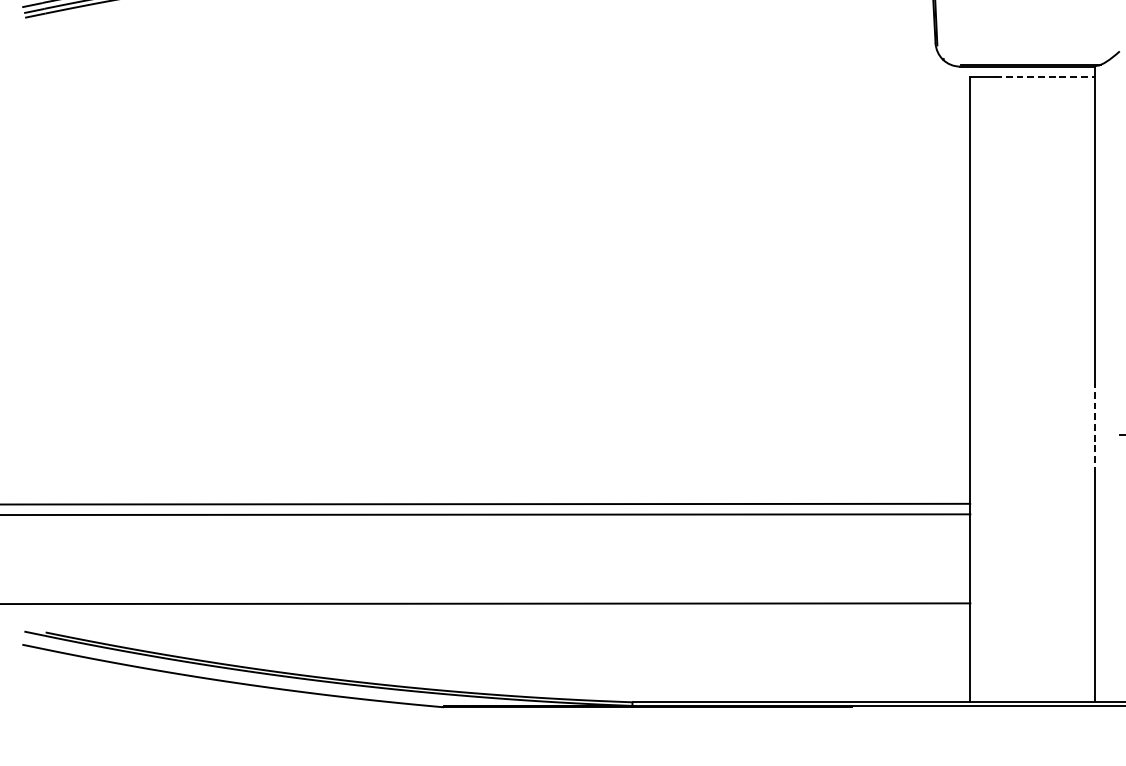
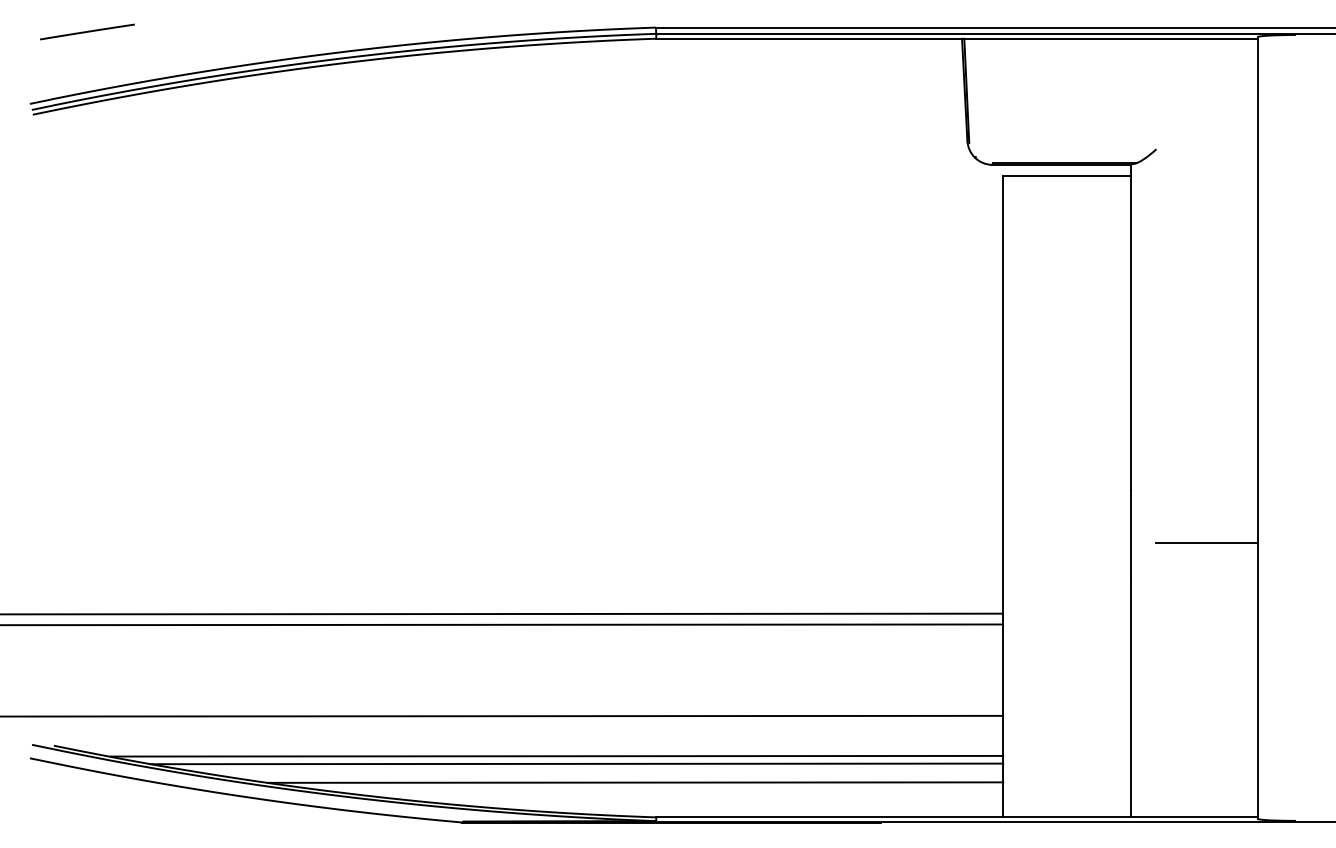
line: (1045, 77) -> (1080, 176), dashed -> solid
line: (1094, 428) -> (1130, 536), dashed -> solid
line: (535, 641) -> (556, 755), added
line: (555, 649) -> (577, 763), added
line: (612, 668) -> (635, 782), added

